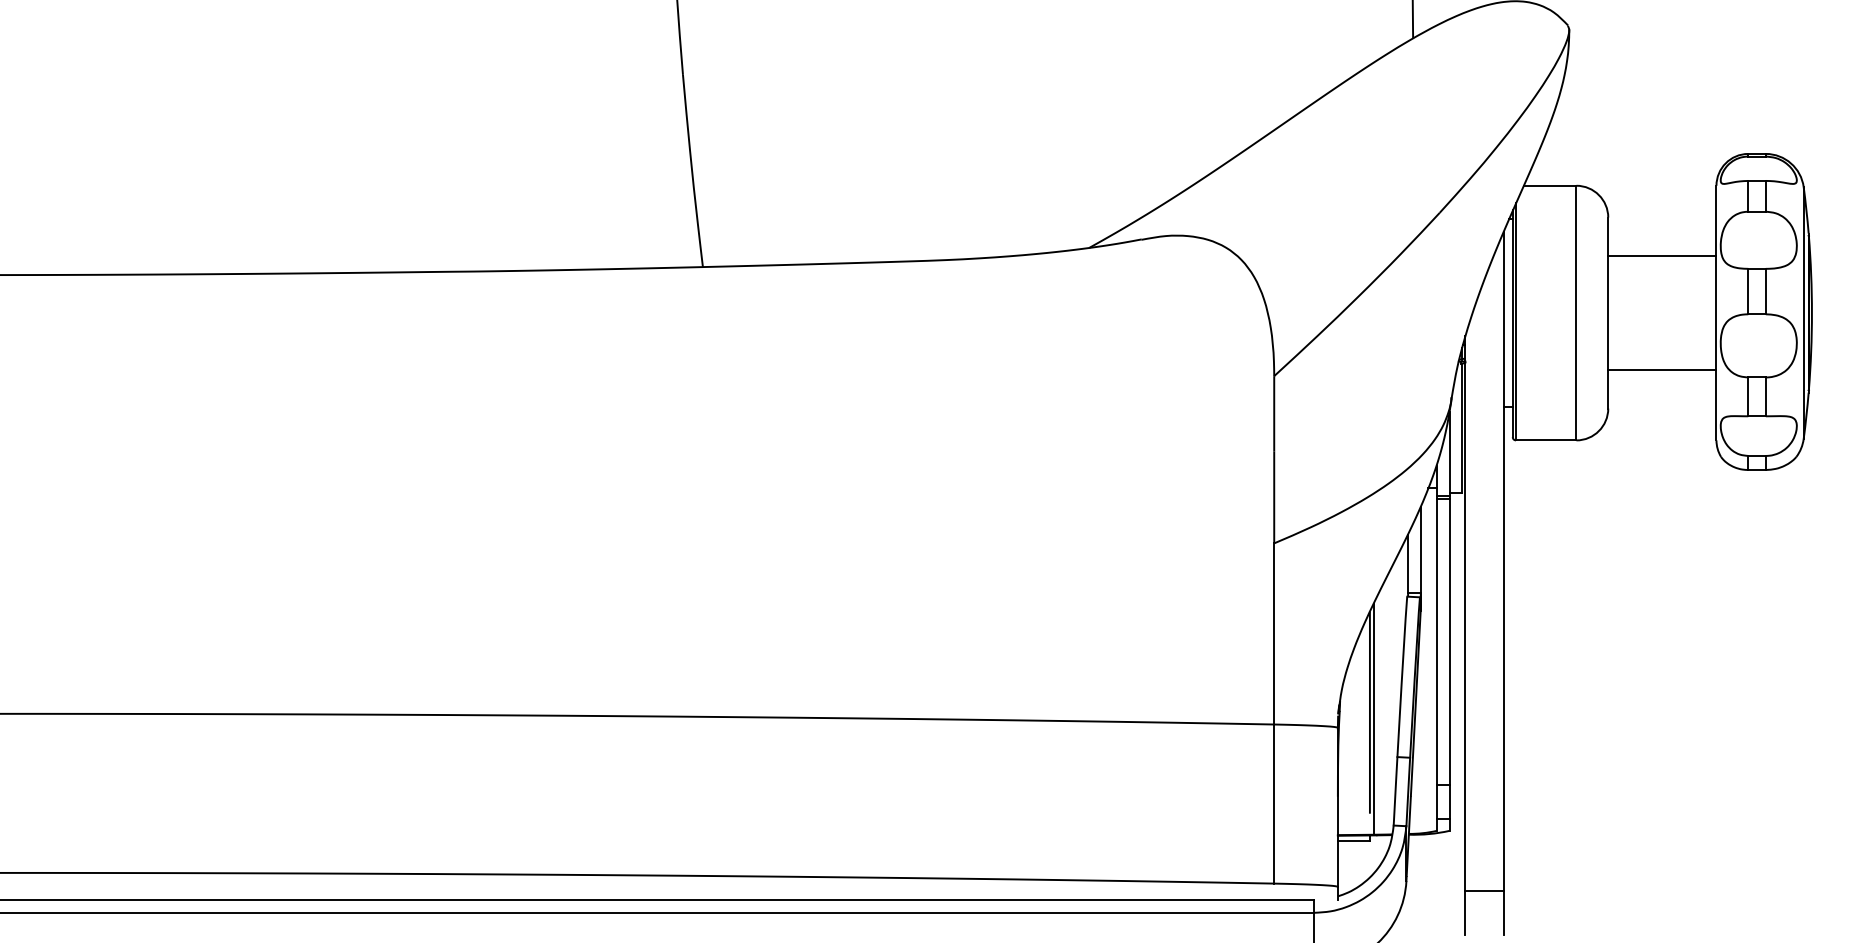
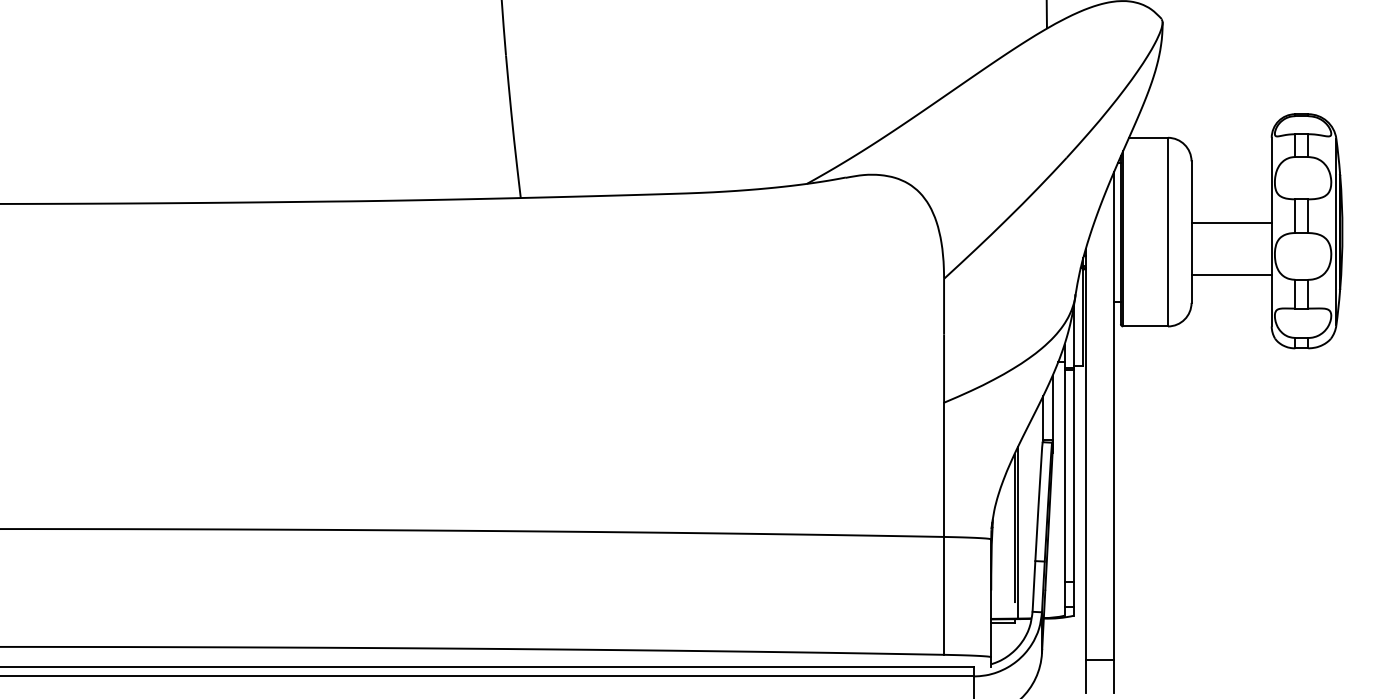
line: (1662, 255) -> (1231, 222), moved

